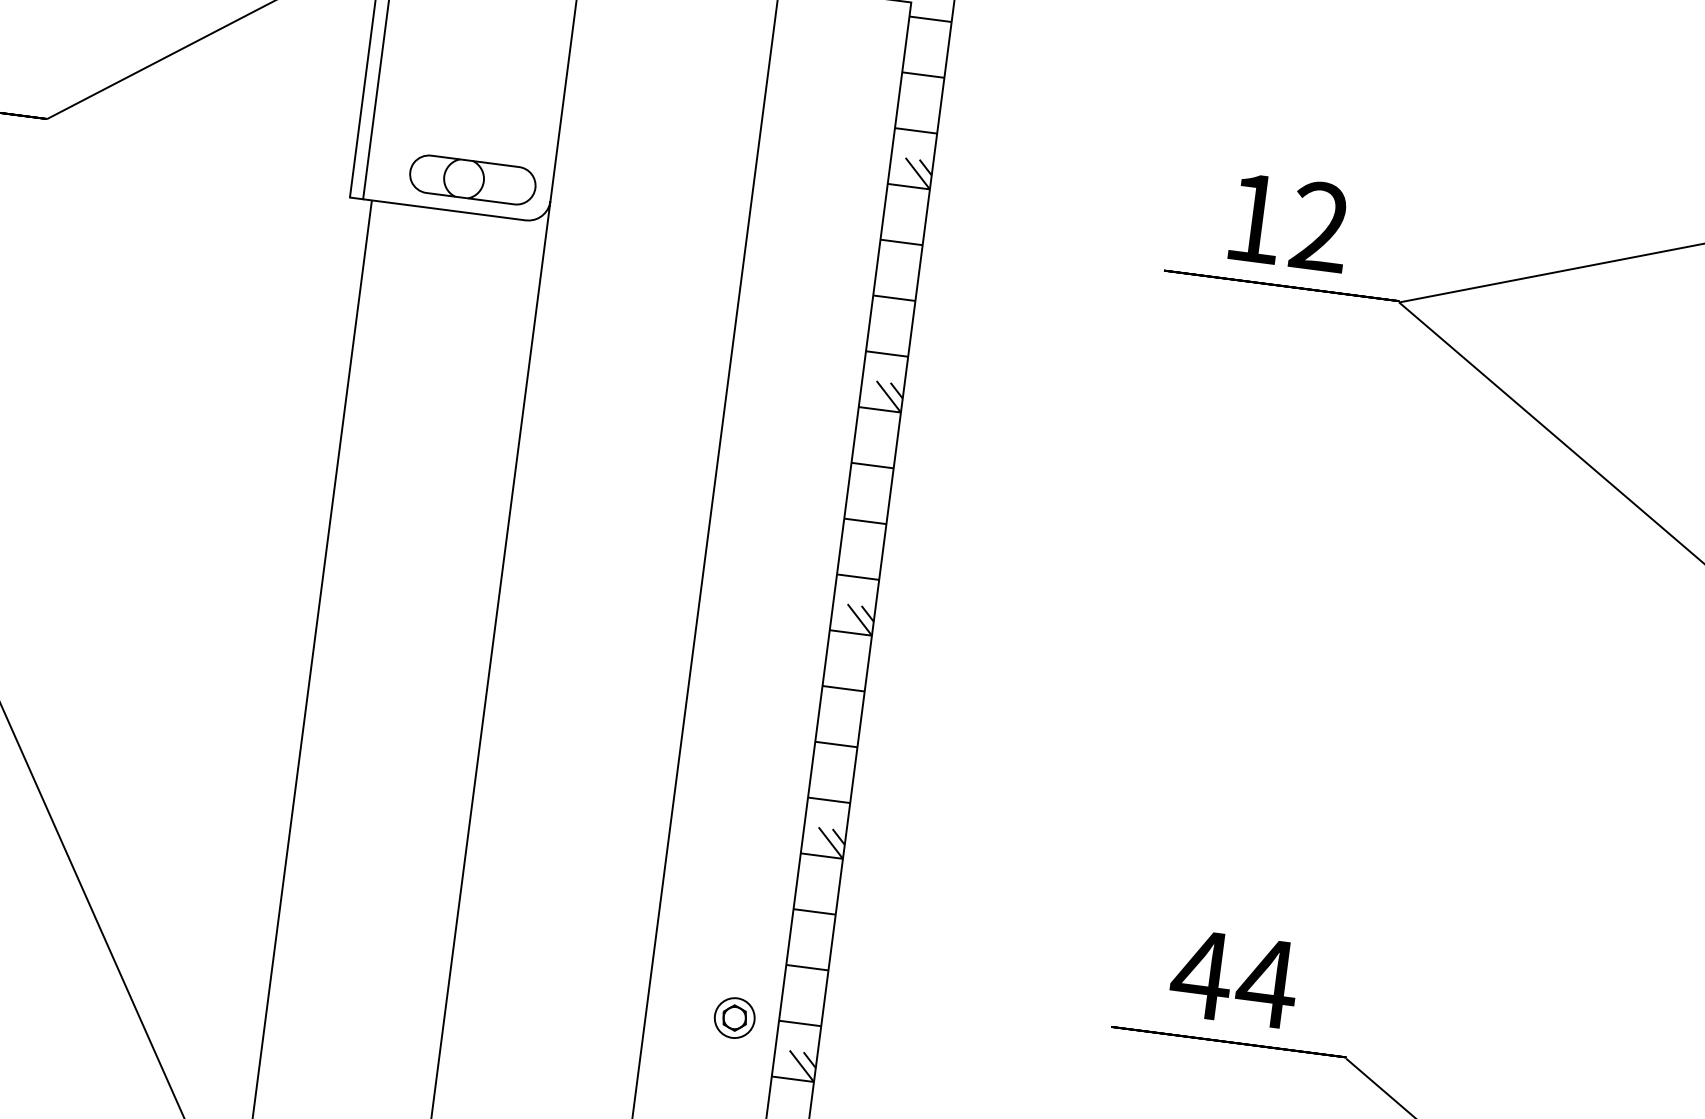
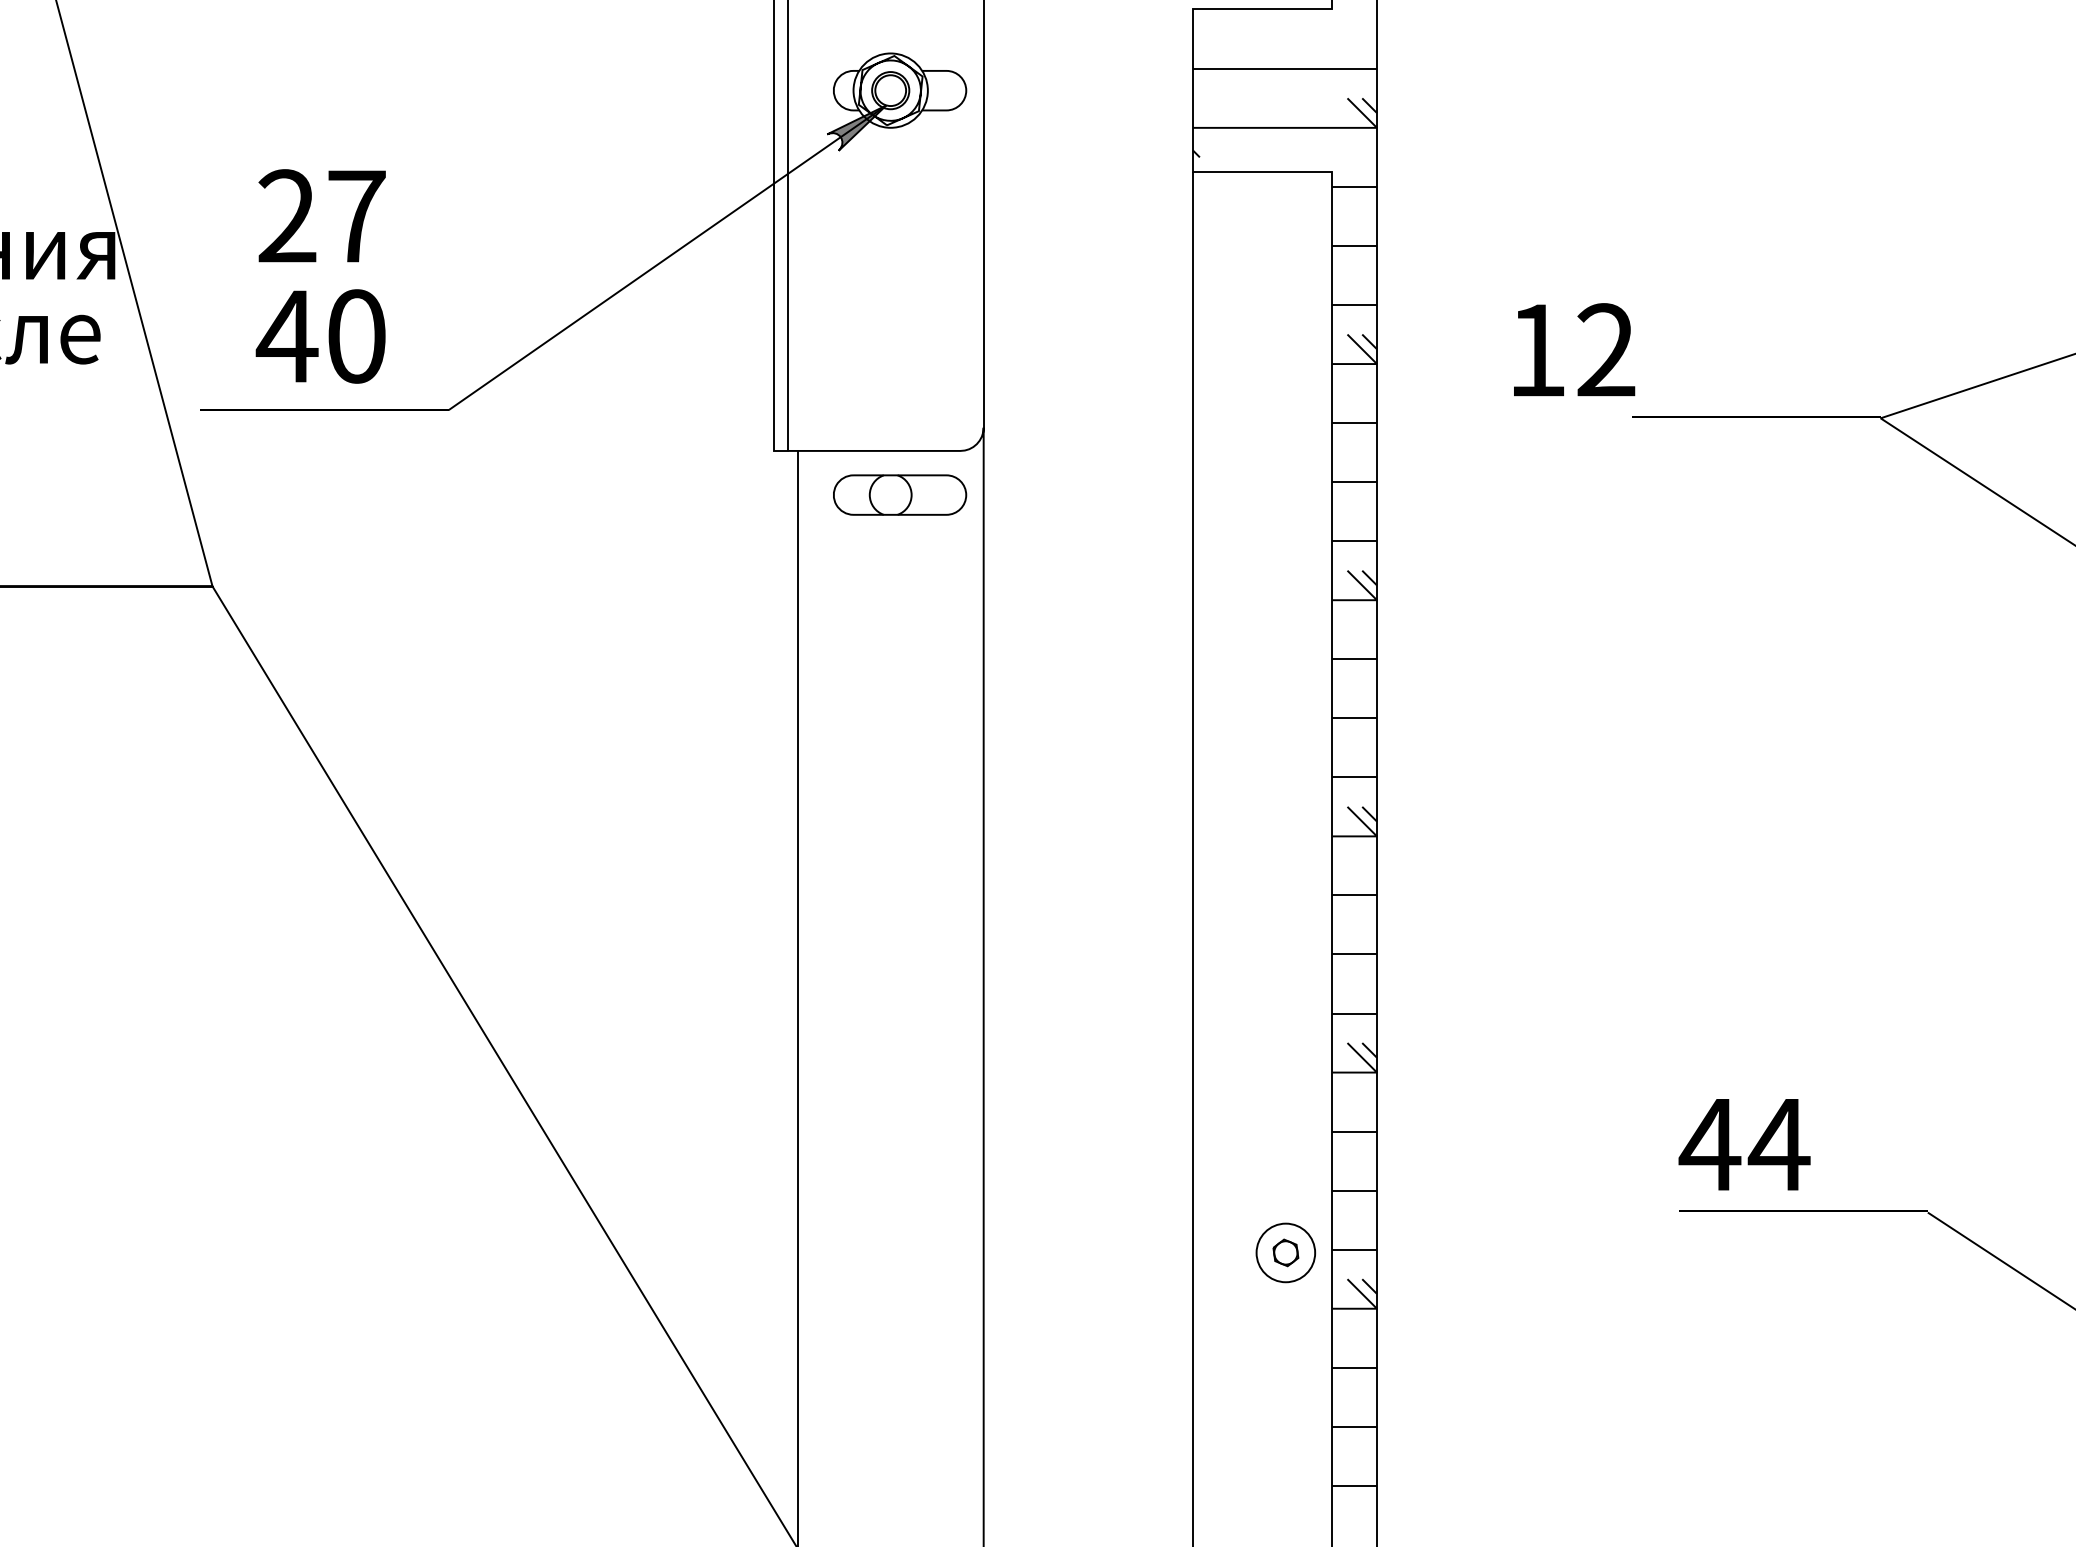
part: (473, 179) -> (900, 494), moved
text: (1290, 222) -> (1574, 349), moved
text: (1234, 978) -> (1744, 1144), moved
circle: (734, 1017) -> (1285, 1252), size x1.4

